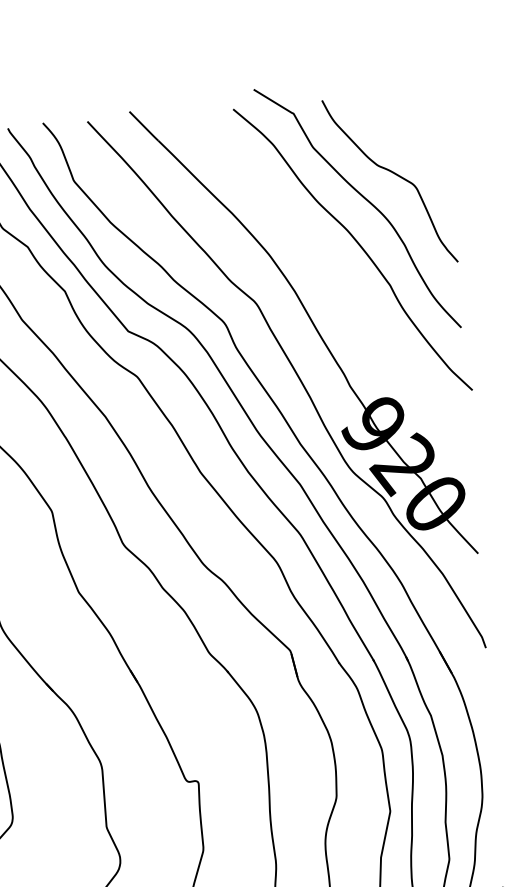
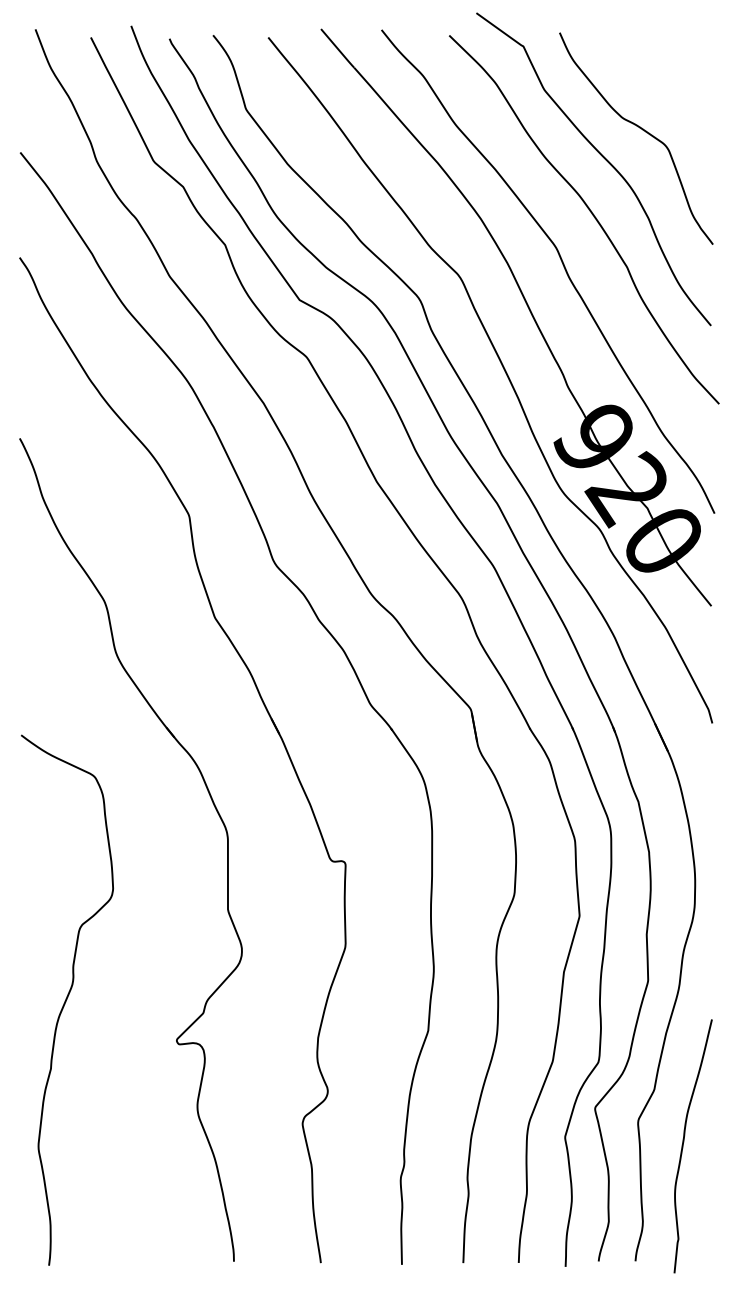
curve: (338, 287) -> (562, 265), added

